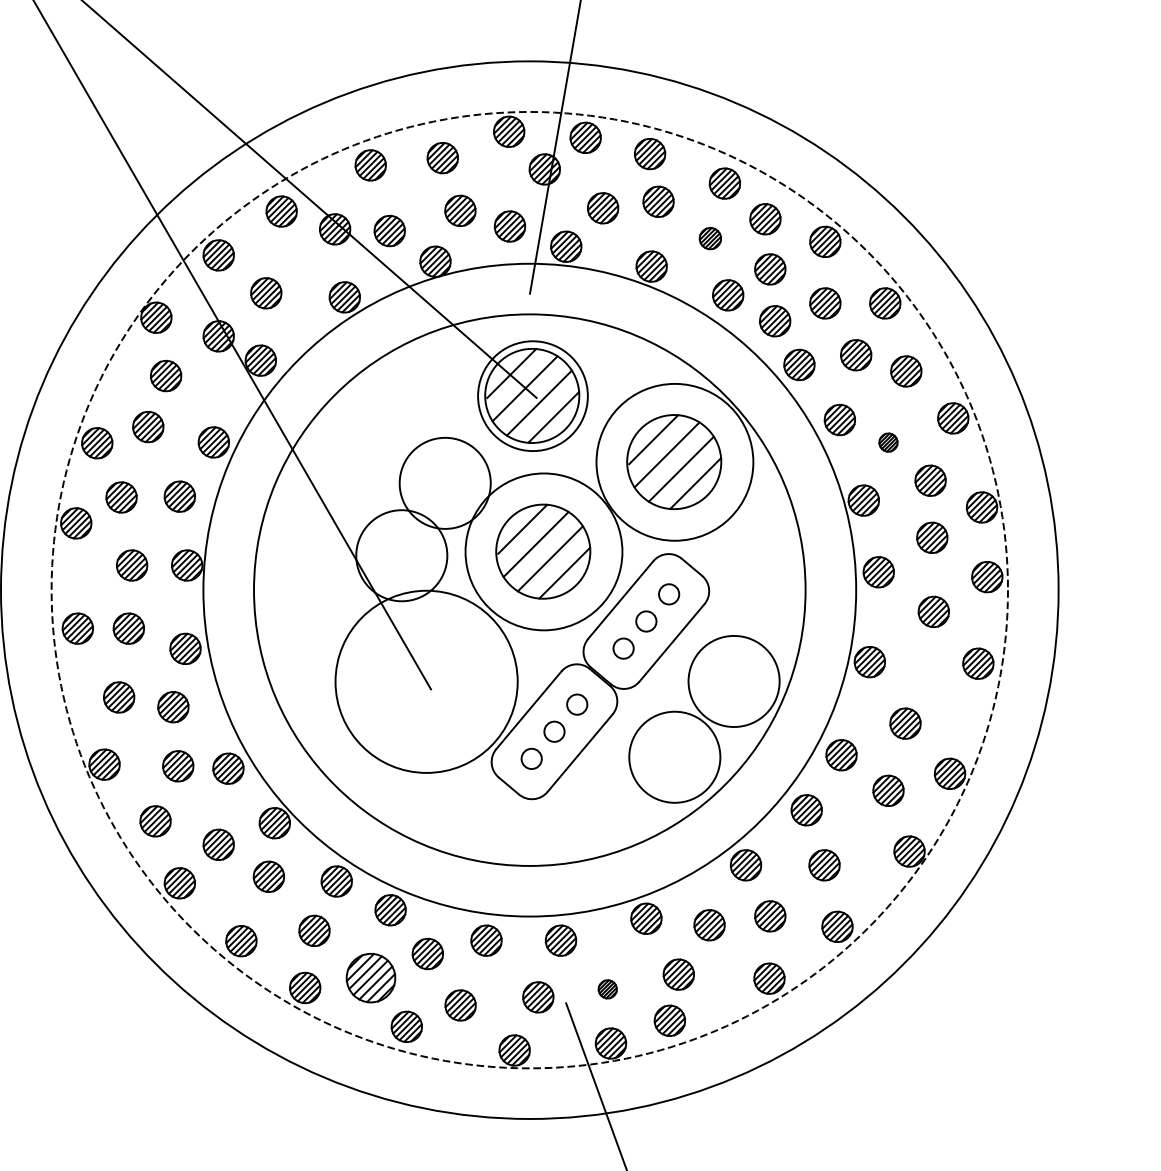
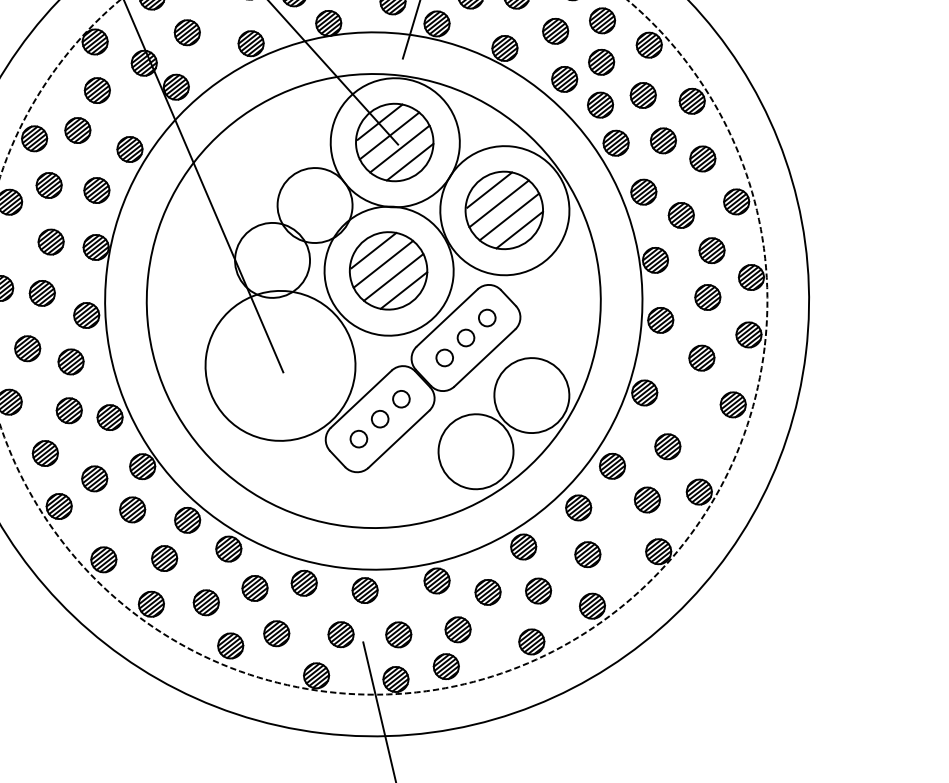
part: (710, 238) -> (555, 31), size x1.43
circle: (532, 395) -> (394, 142), size x1.43
part: (888, 442) -> (681, 215), size x1.67
part: (371, 978) -> (206, 602), size x0.62
part: (607, 989) -> (398, 634), size x1.67

